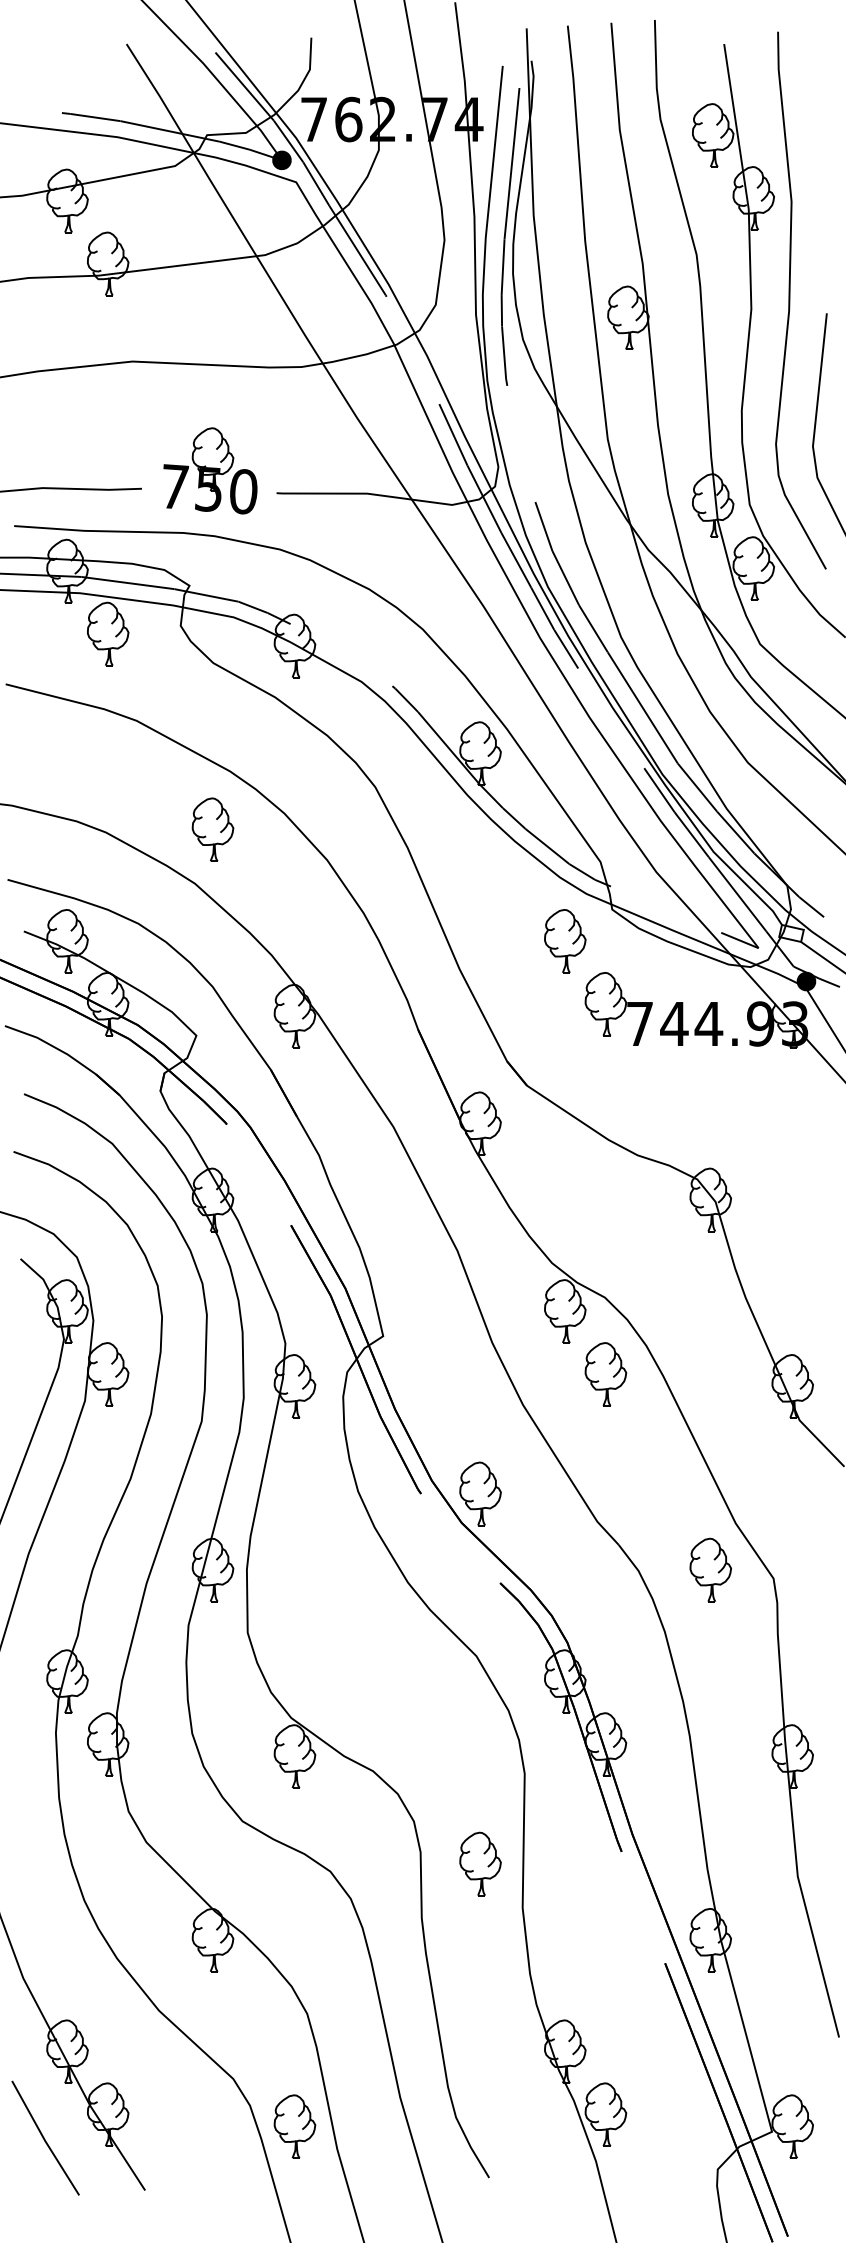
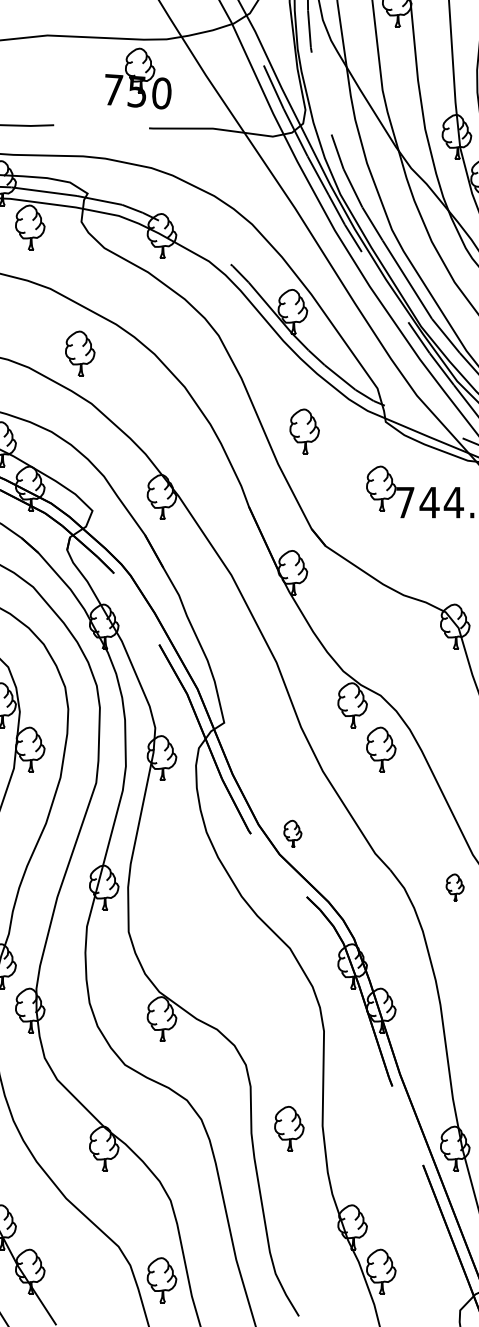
part: (210, 470) -> (138, 78), moved
part: (212, 829) -> (79, 353), moved
part: (565, 941) -> (304, 431), moved
part: (480, 1493) -> (292, 833), size x0.6
part: (710, 1569) -> (455, 887), size x0.6
part: (480, 1863) -> (289, 1128), moved

